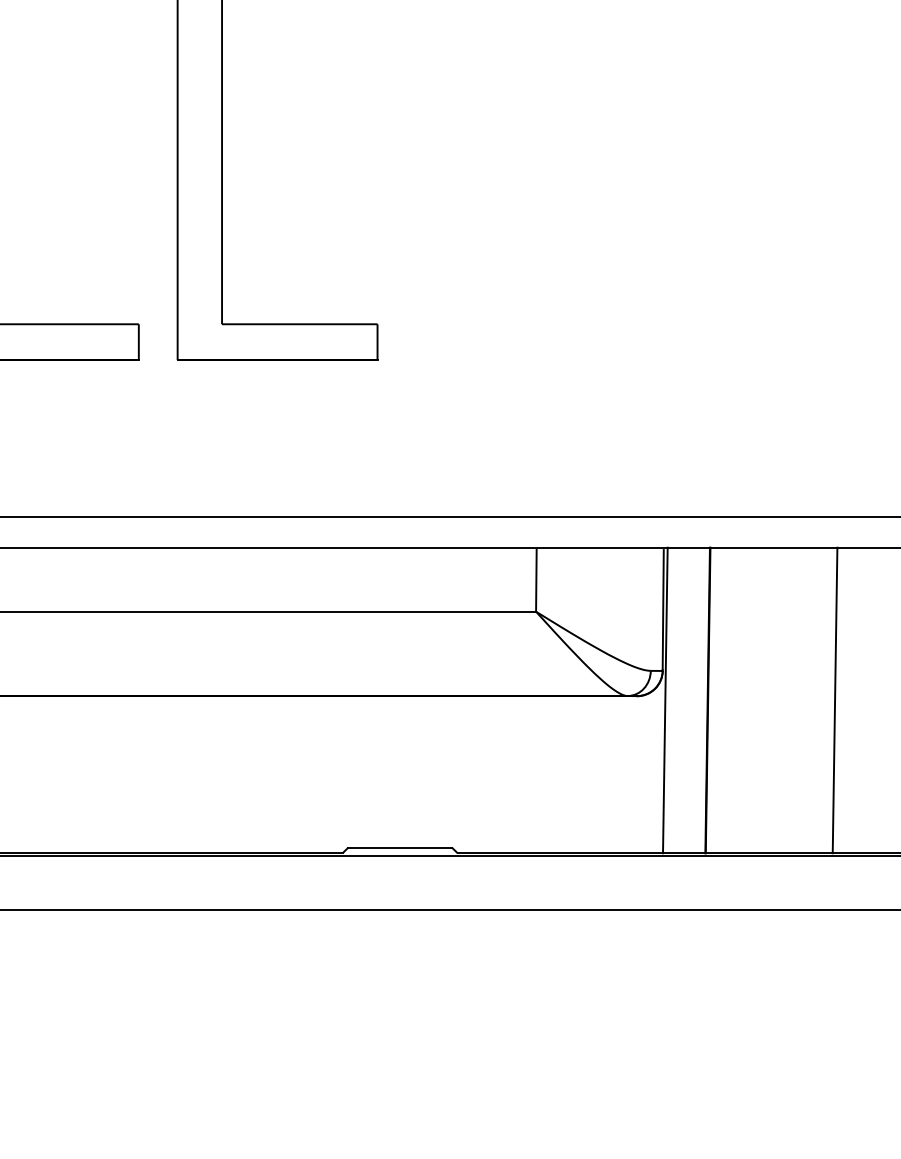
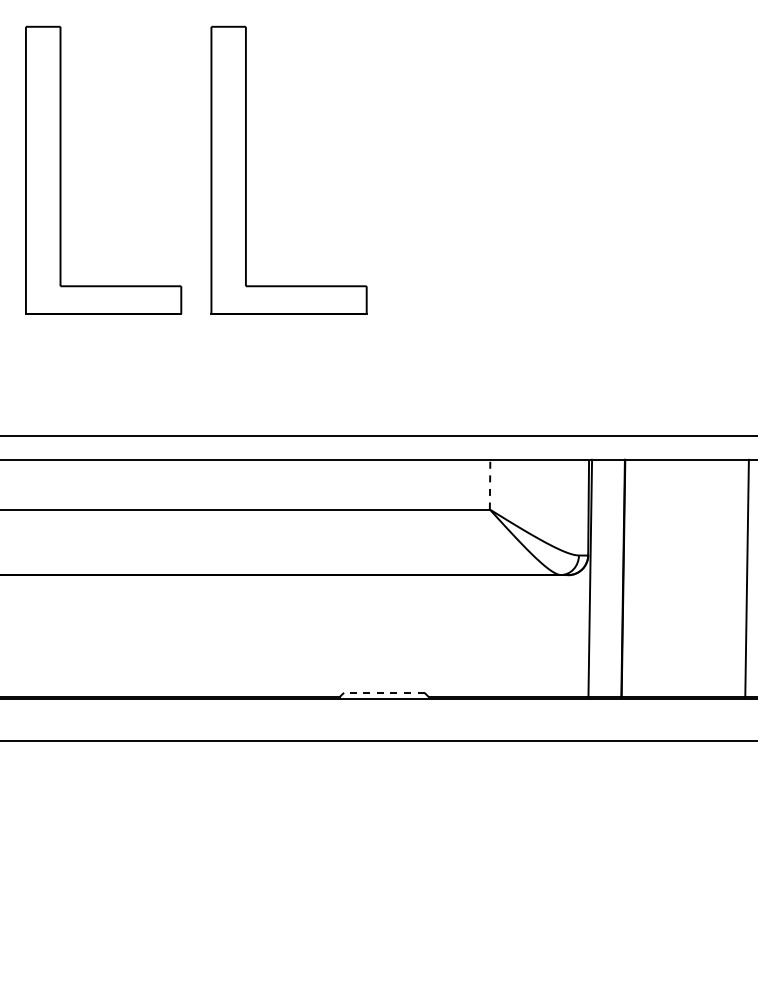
line: (536, 579) -> (490, 484), solid -> dashed
line: (834, 700) -> (746, 578), moved
line: (399, 847) -> (383, 692), solid -> dashed

